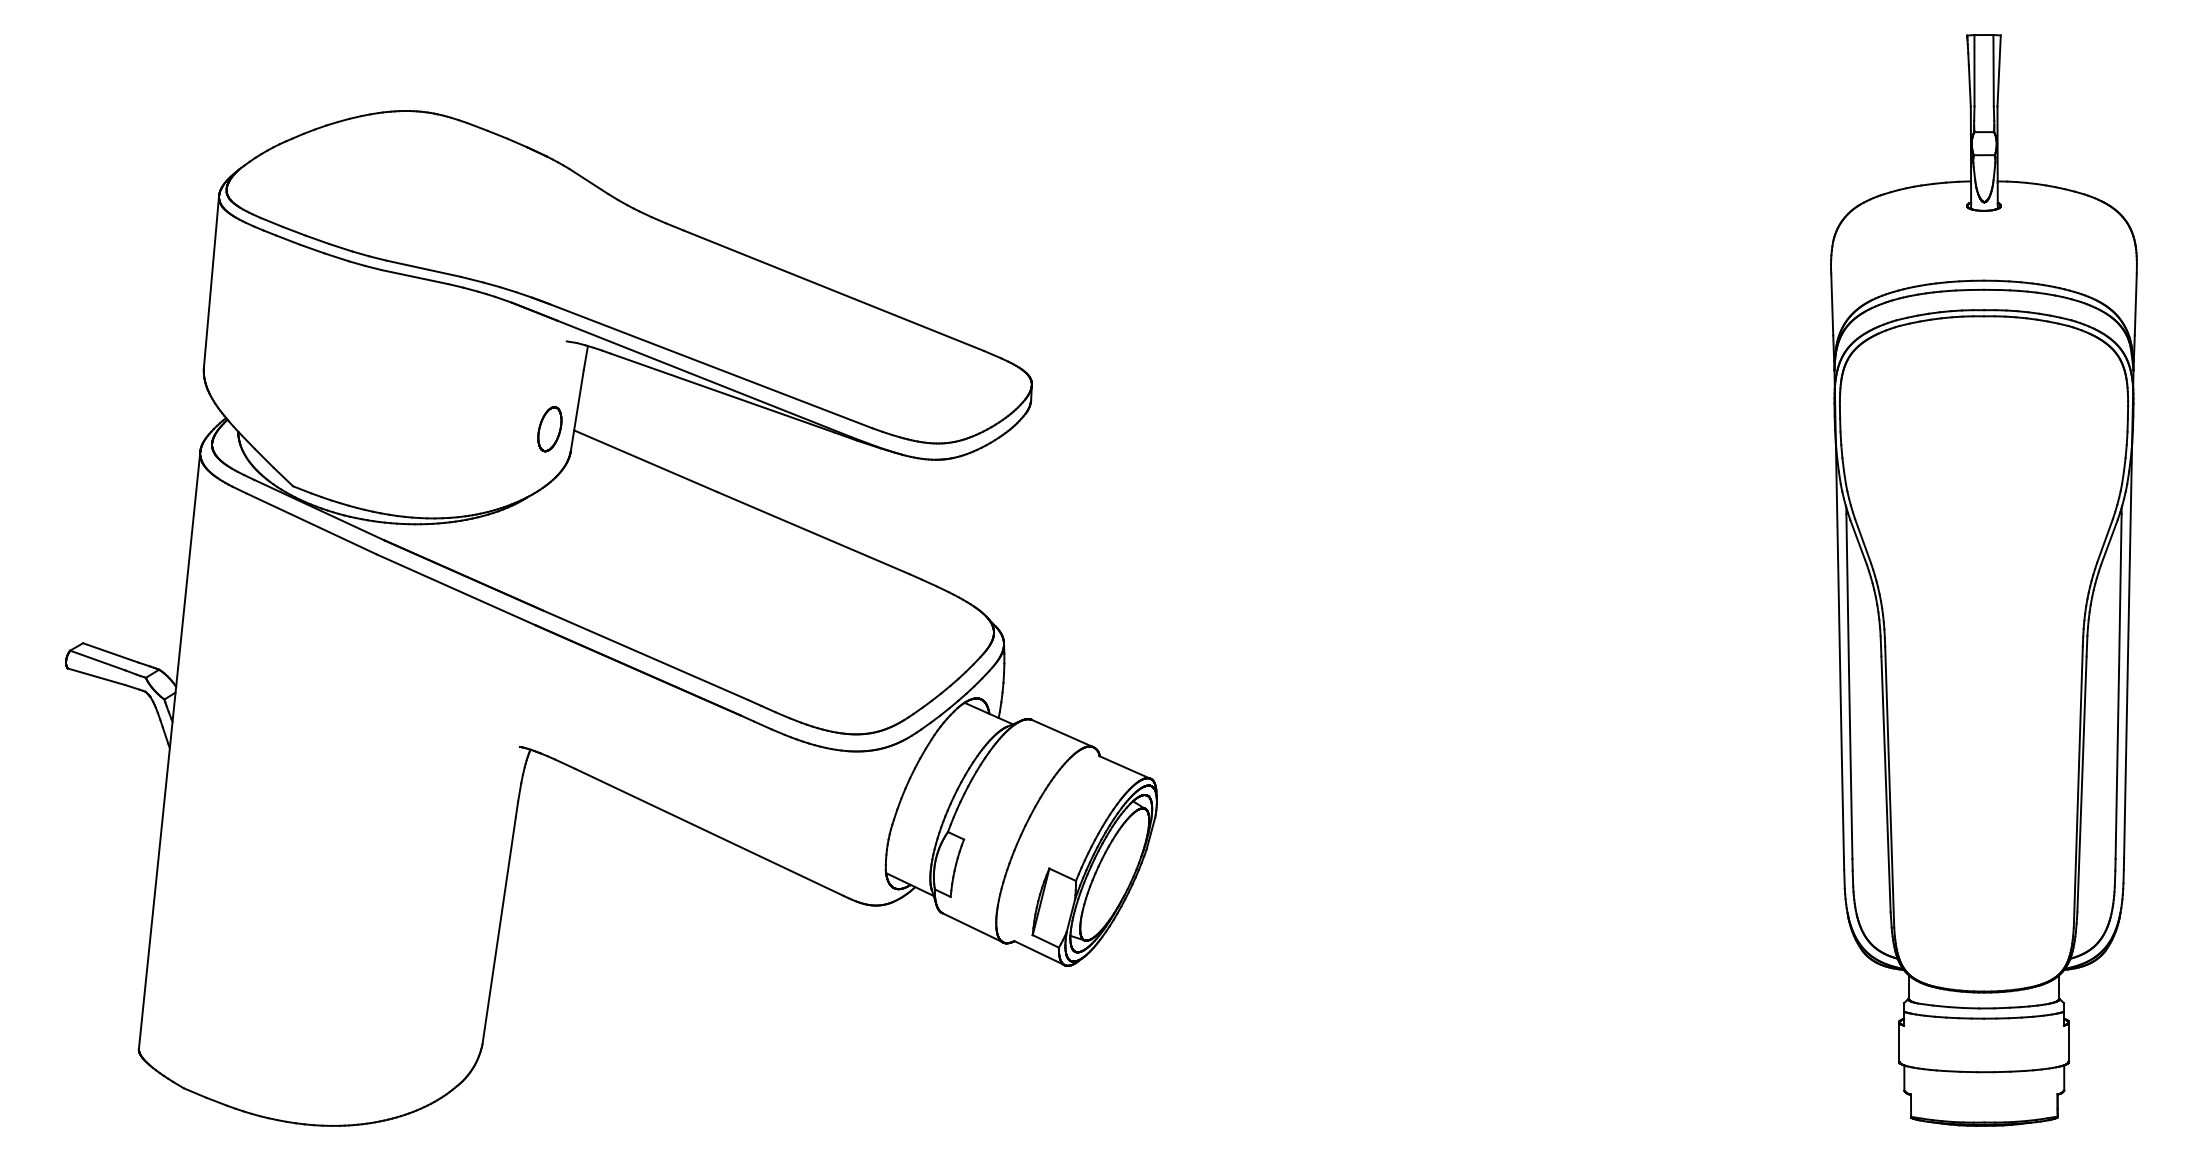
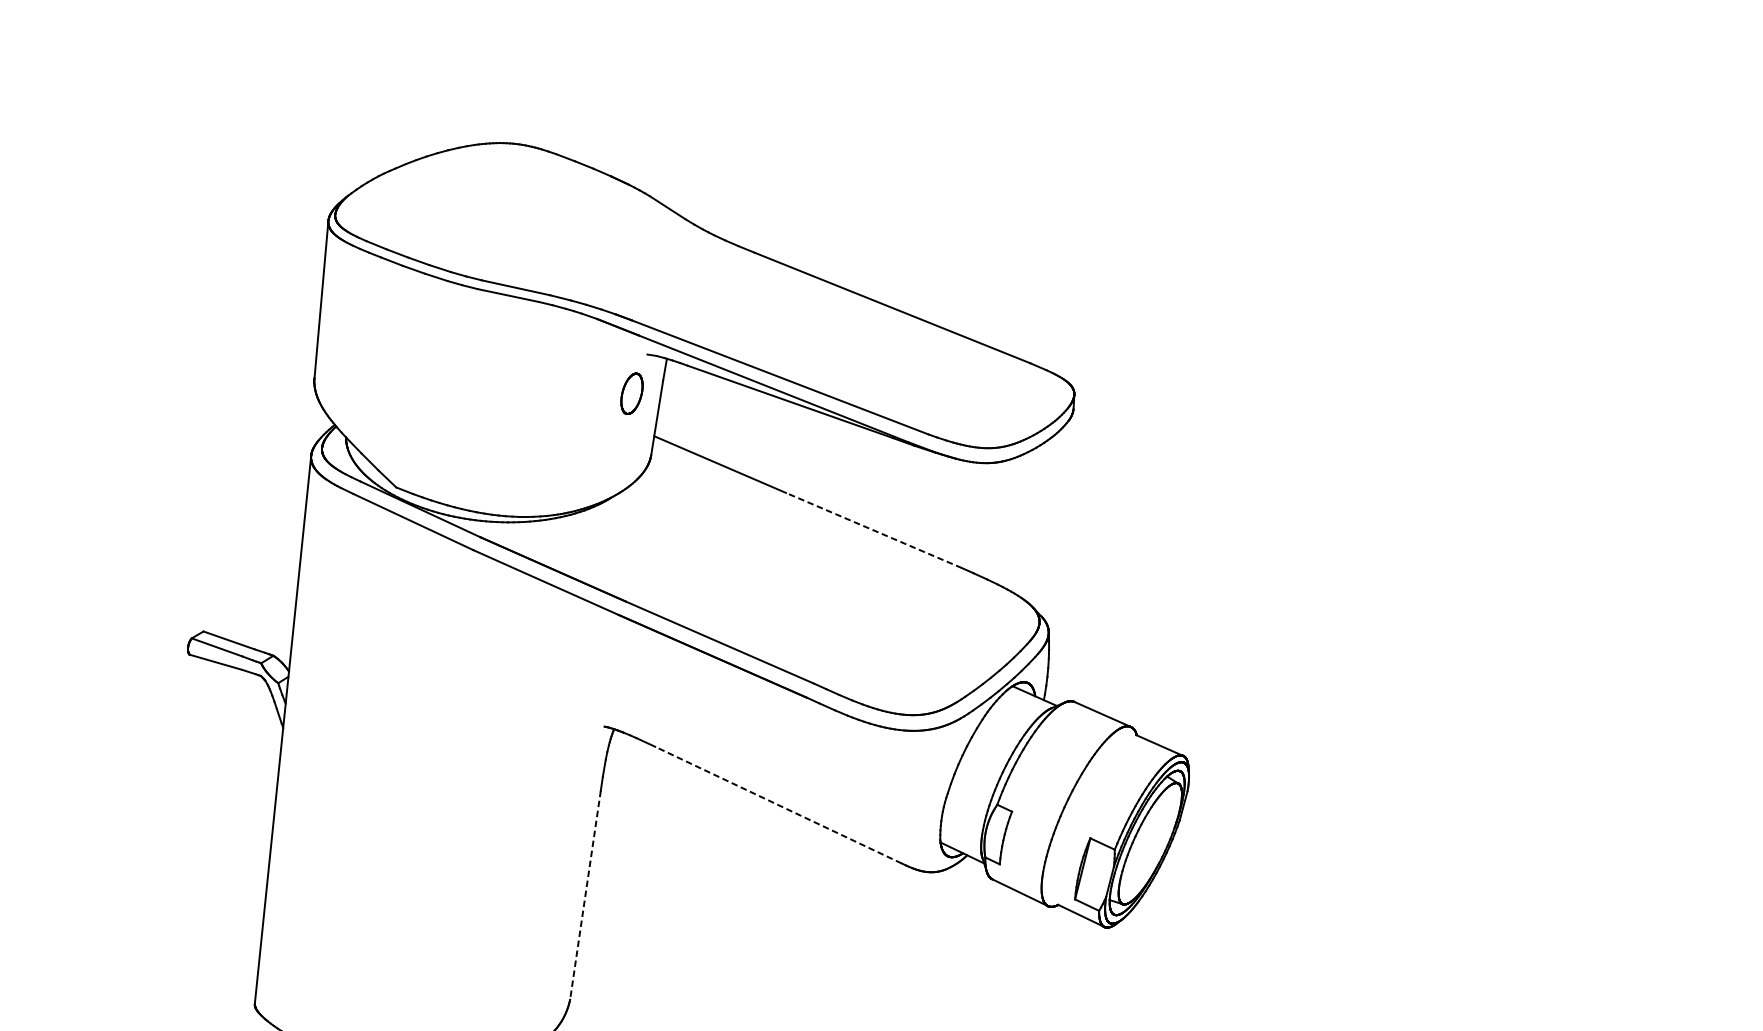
part: (549, 429) -> (631, 394), moved
line: (813, 532) -> (873, 529), solid -> dashed
line: (709, 832) -> (778, 805), solid -> dashed
line: (499, 931) -> (585, 896), solid -> dashed

